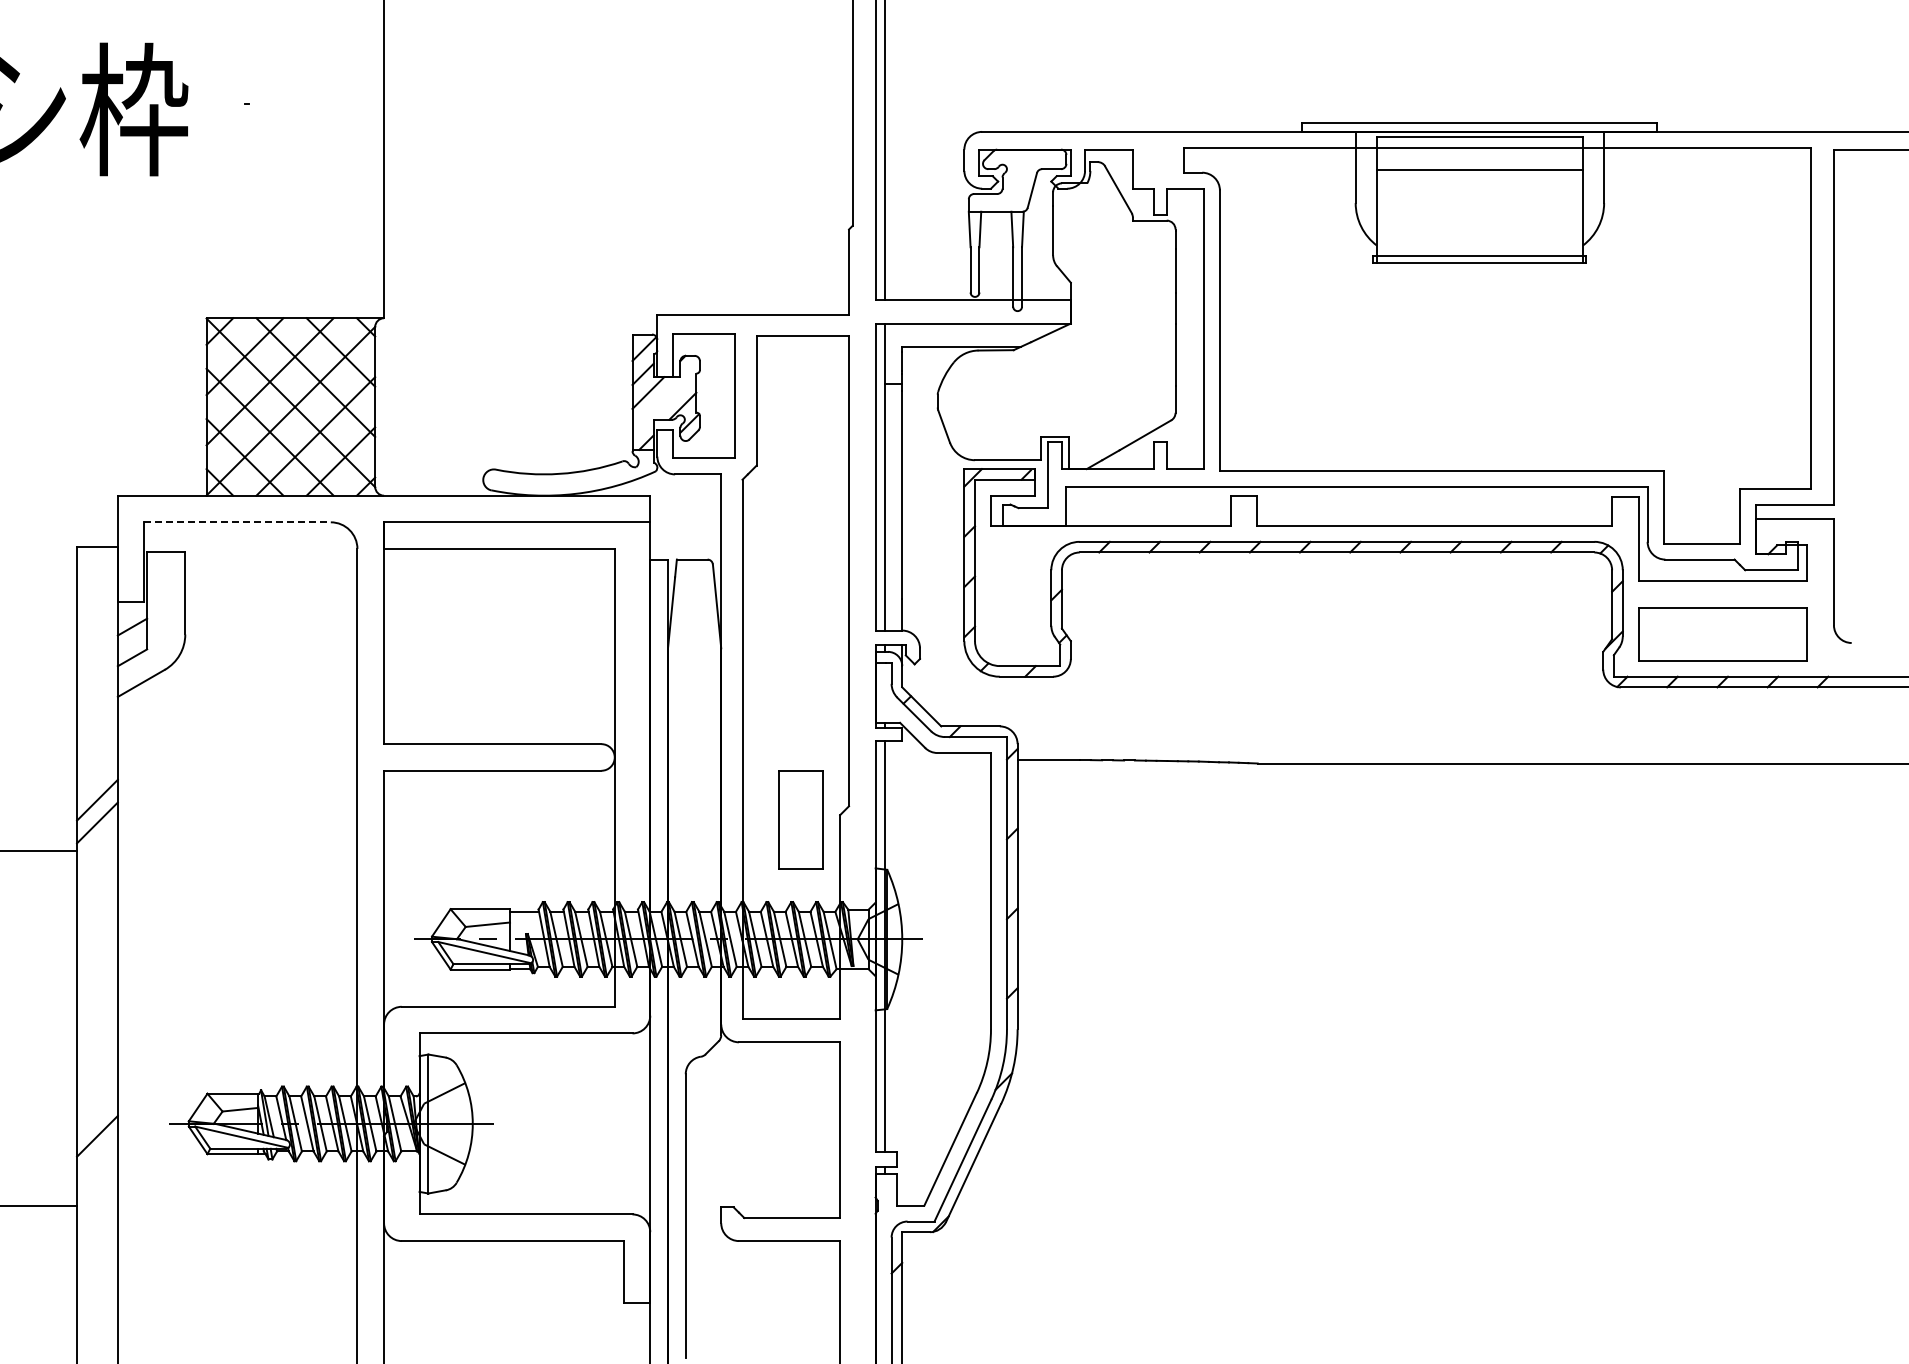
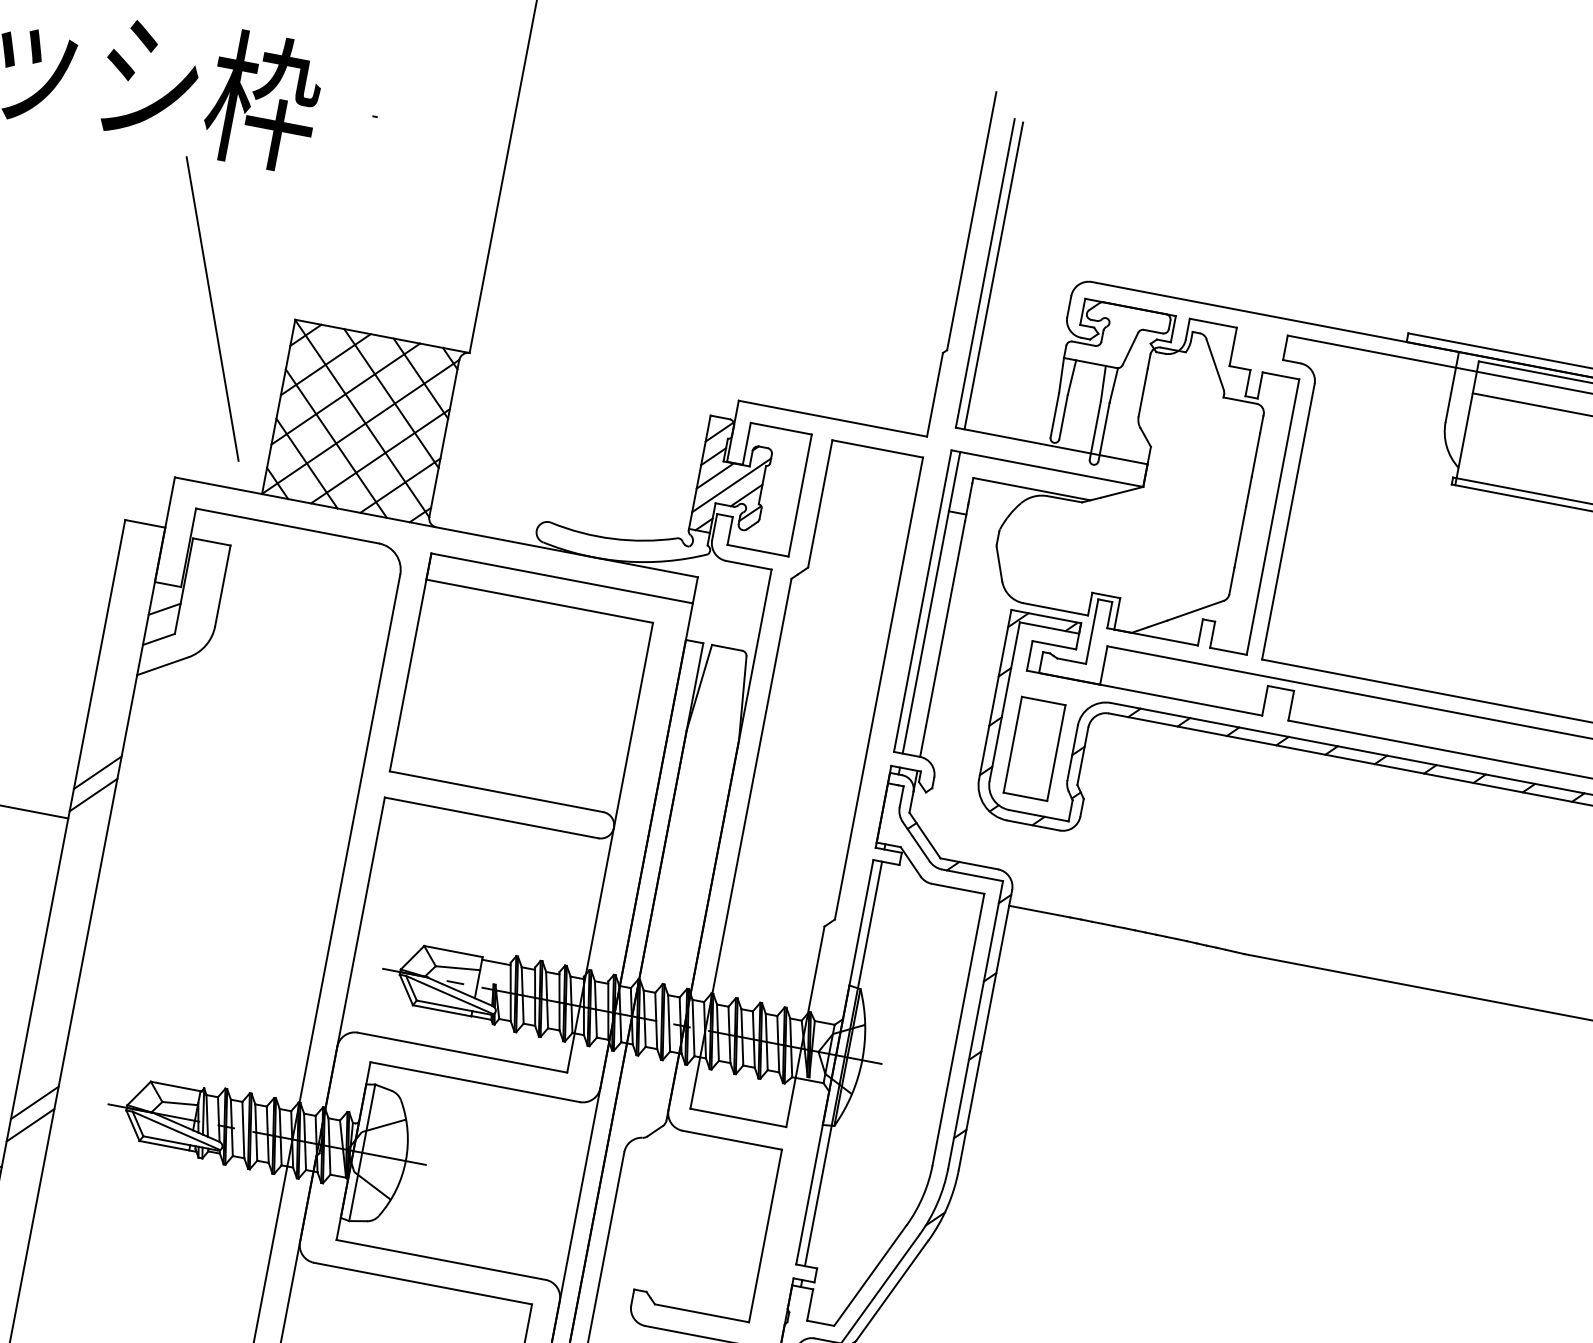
line: (123, 322) -> (212, 308), added
line: (665, 398) -> (731, 484), added
line: (238, 522) -> (288, 526), dashed -> solid
part: (800, 819) -> (1034, 748), moved
line: (97, 1158) -> (30, 1124), added

